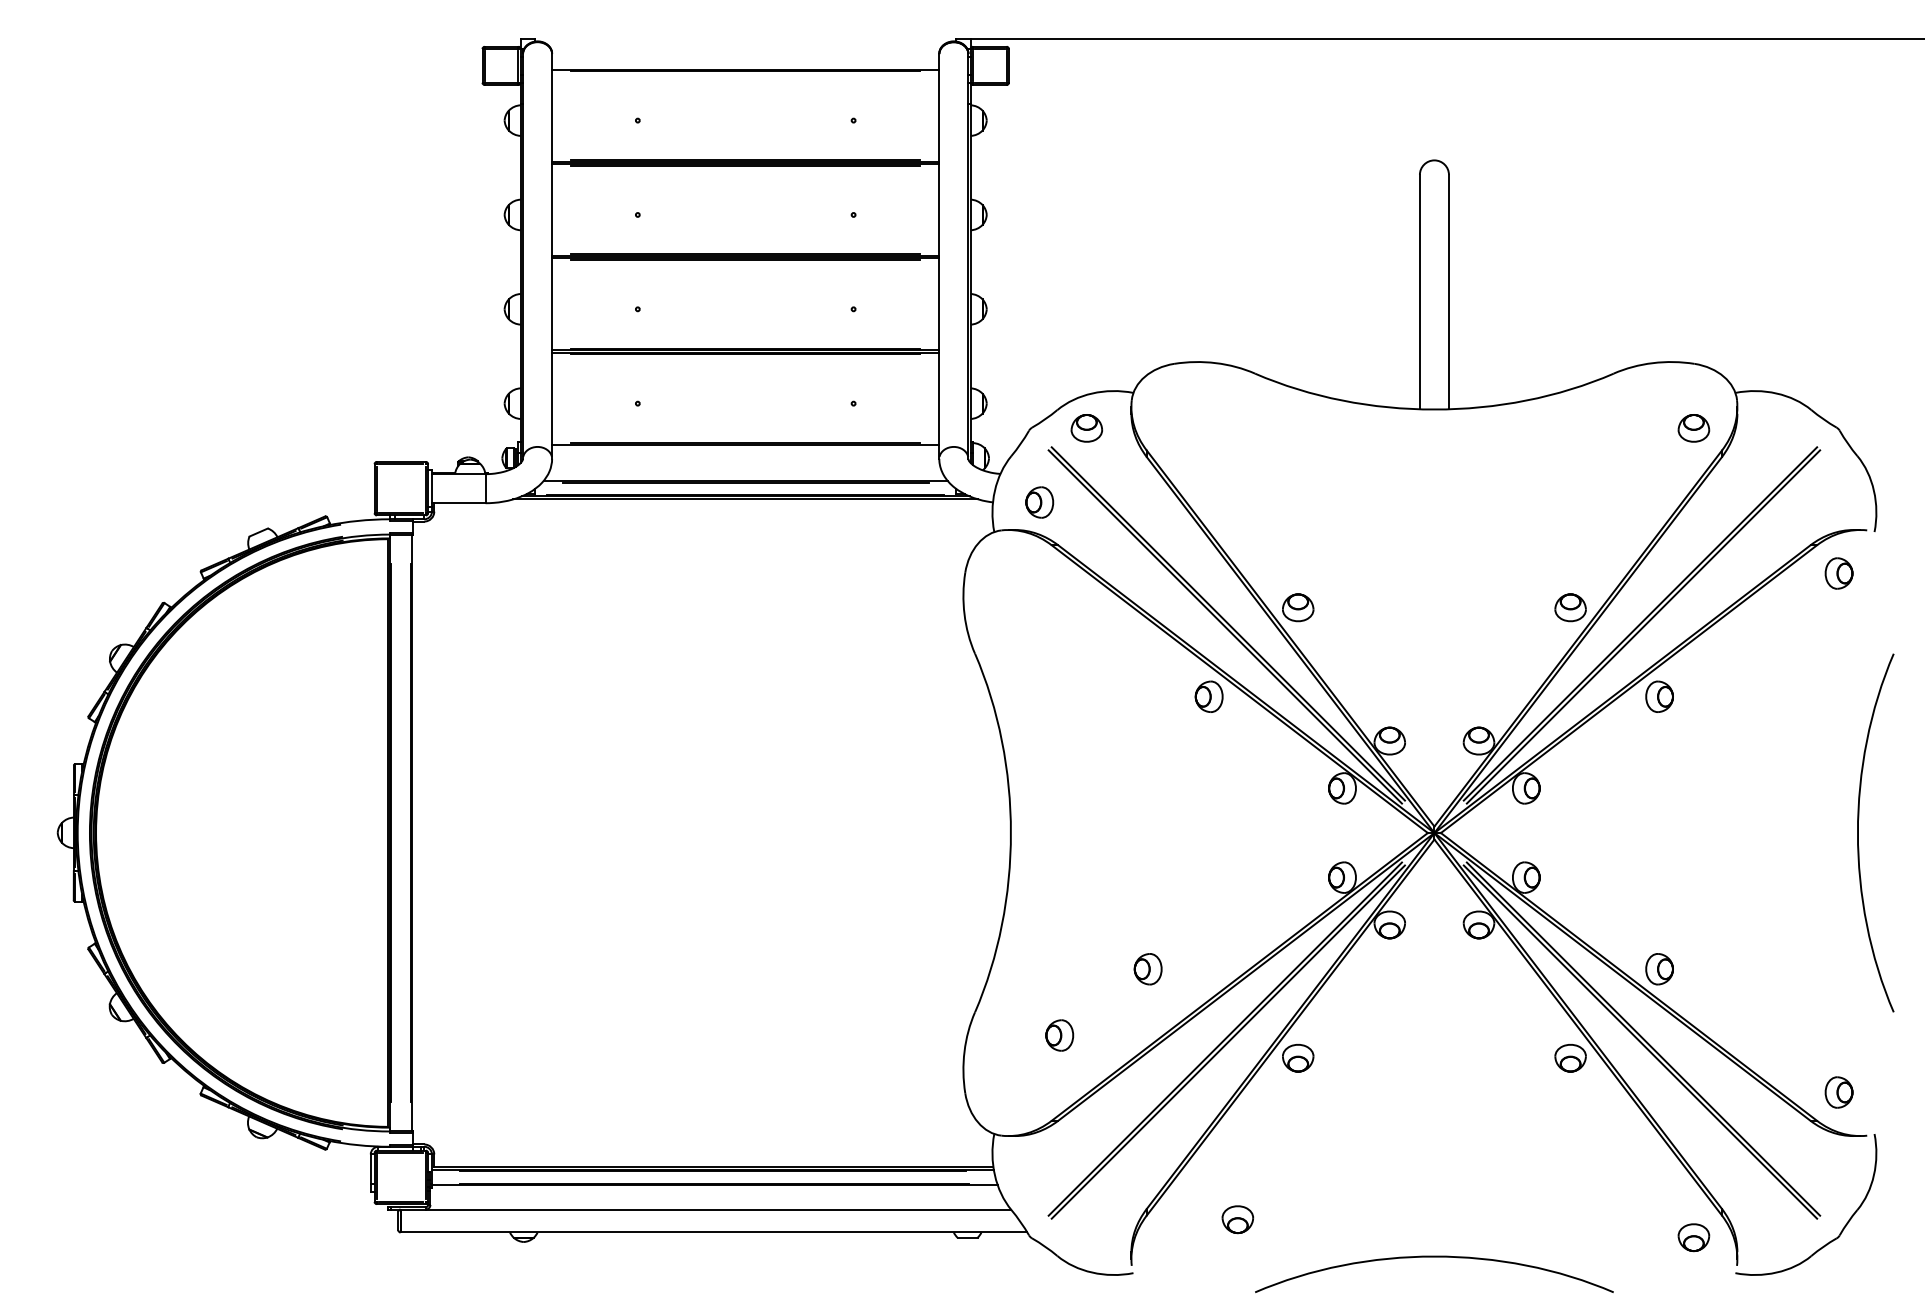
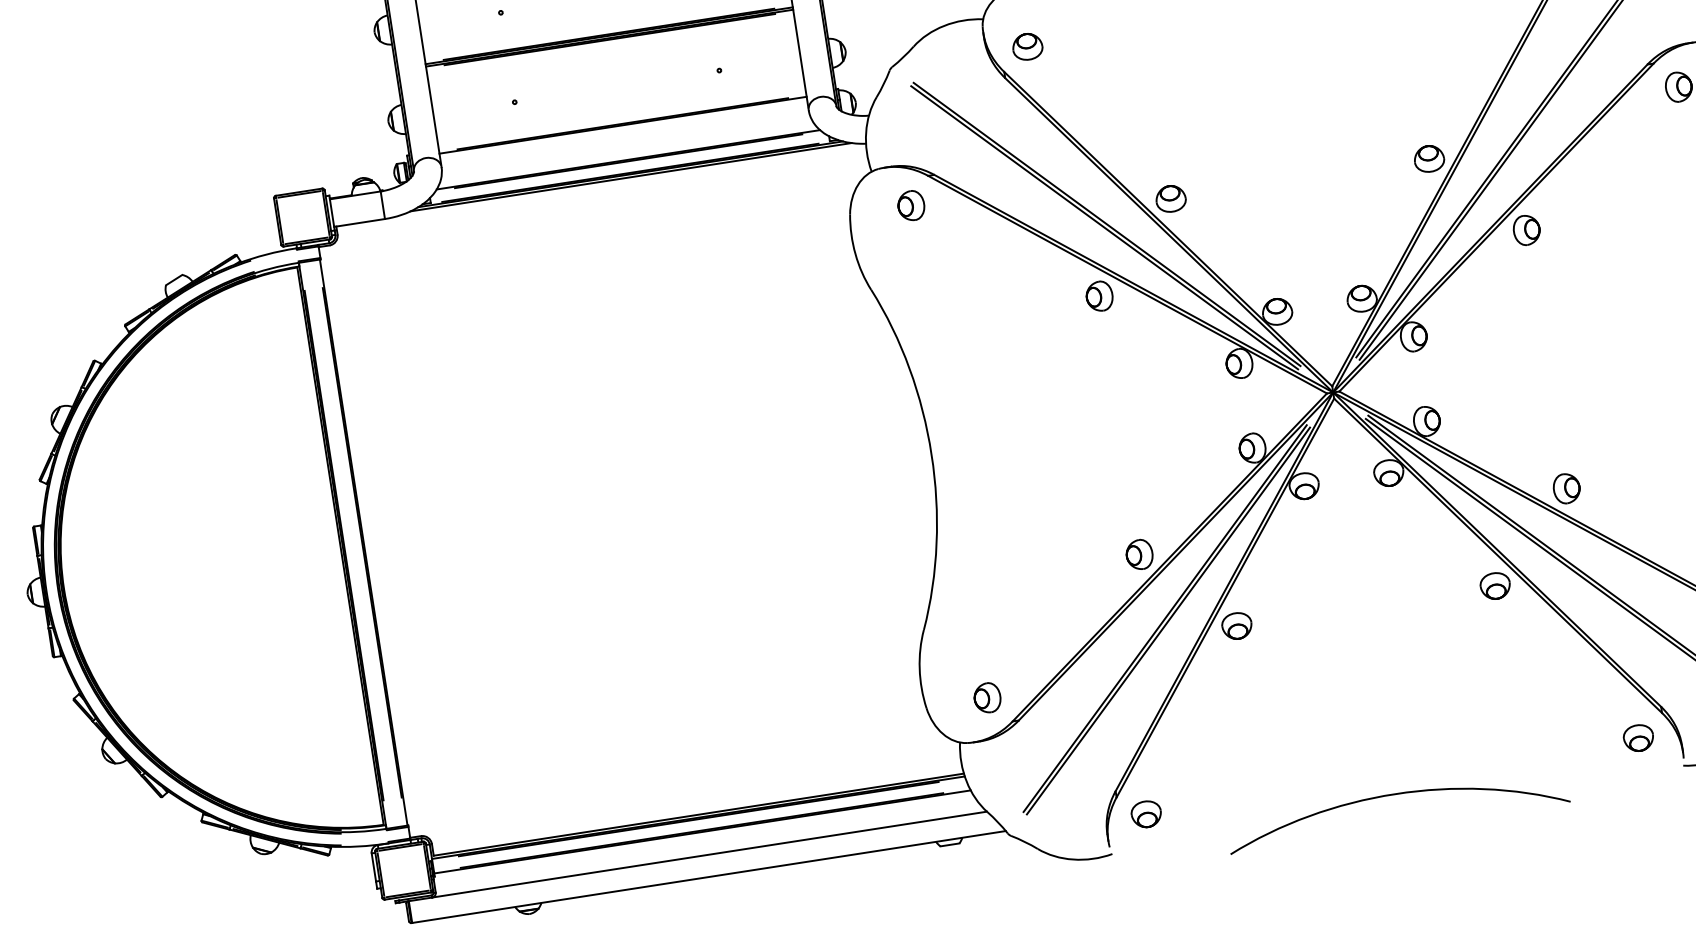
part: (1086, 428) -> (1027, 47), moved
part: (1039, 502) -> (911, 205), moved
part: (1147, 969) -> (1138, 555), moved
part: (1059, 1035) -> (987, 697), moved
part: (1237, 1219) -> (1146, 814), moved

